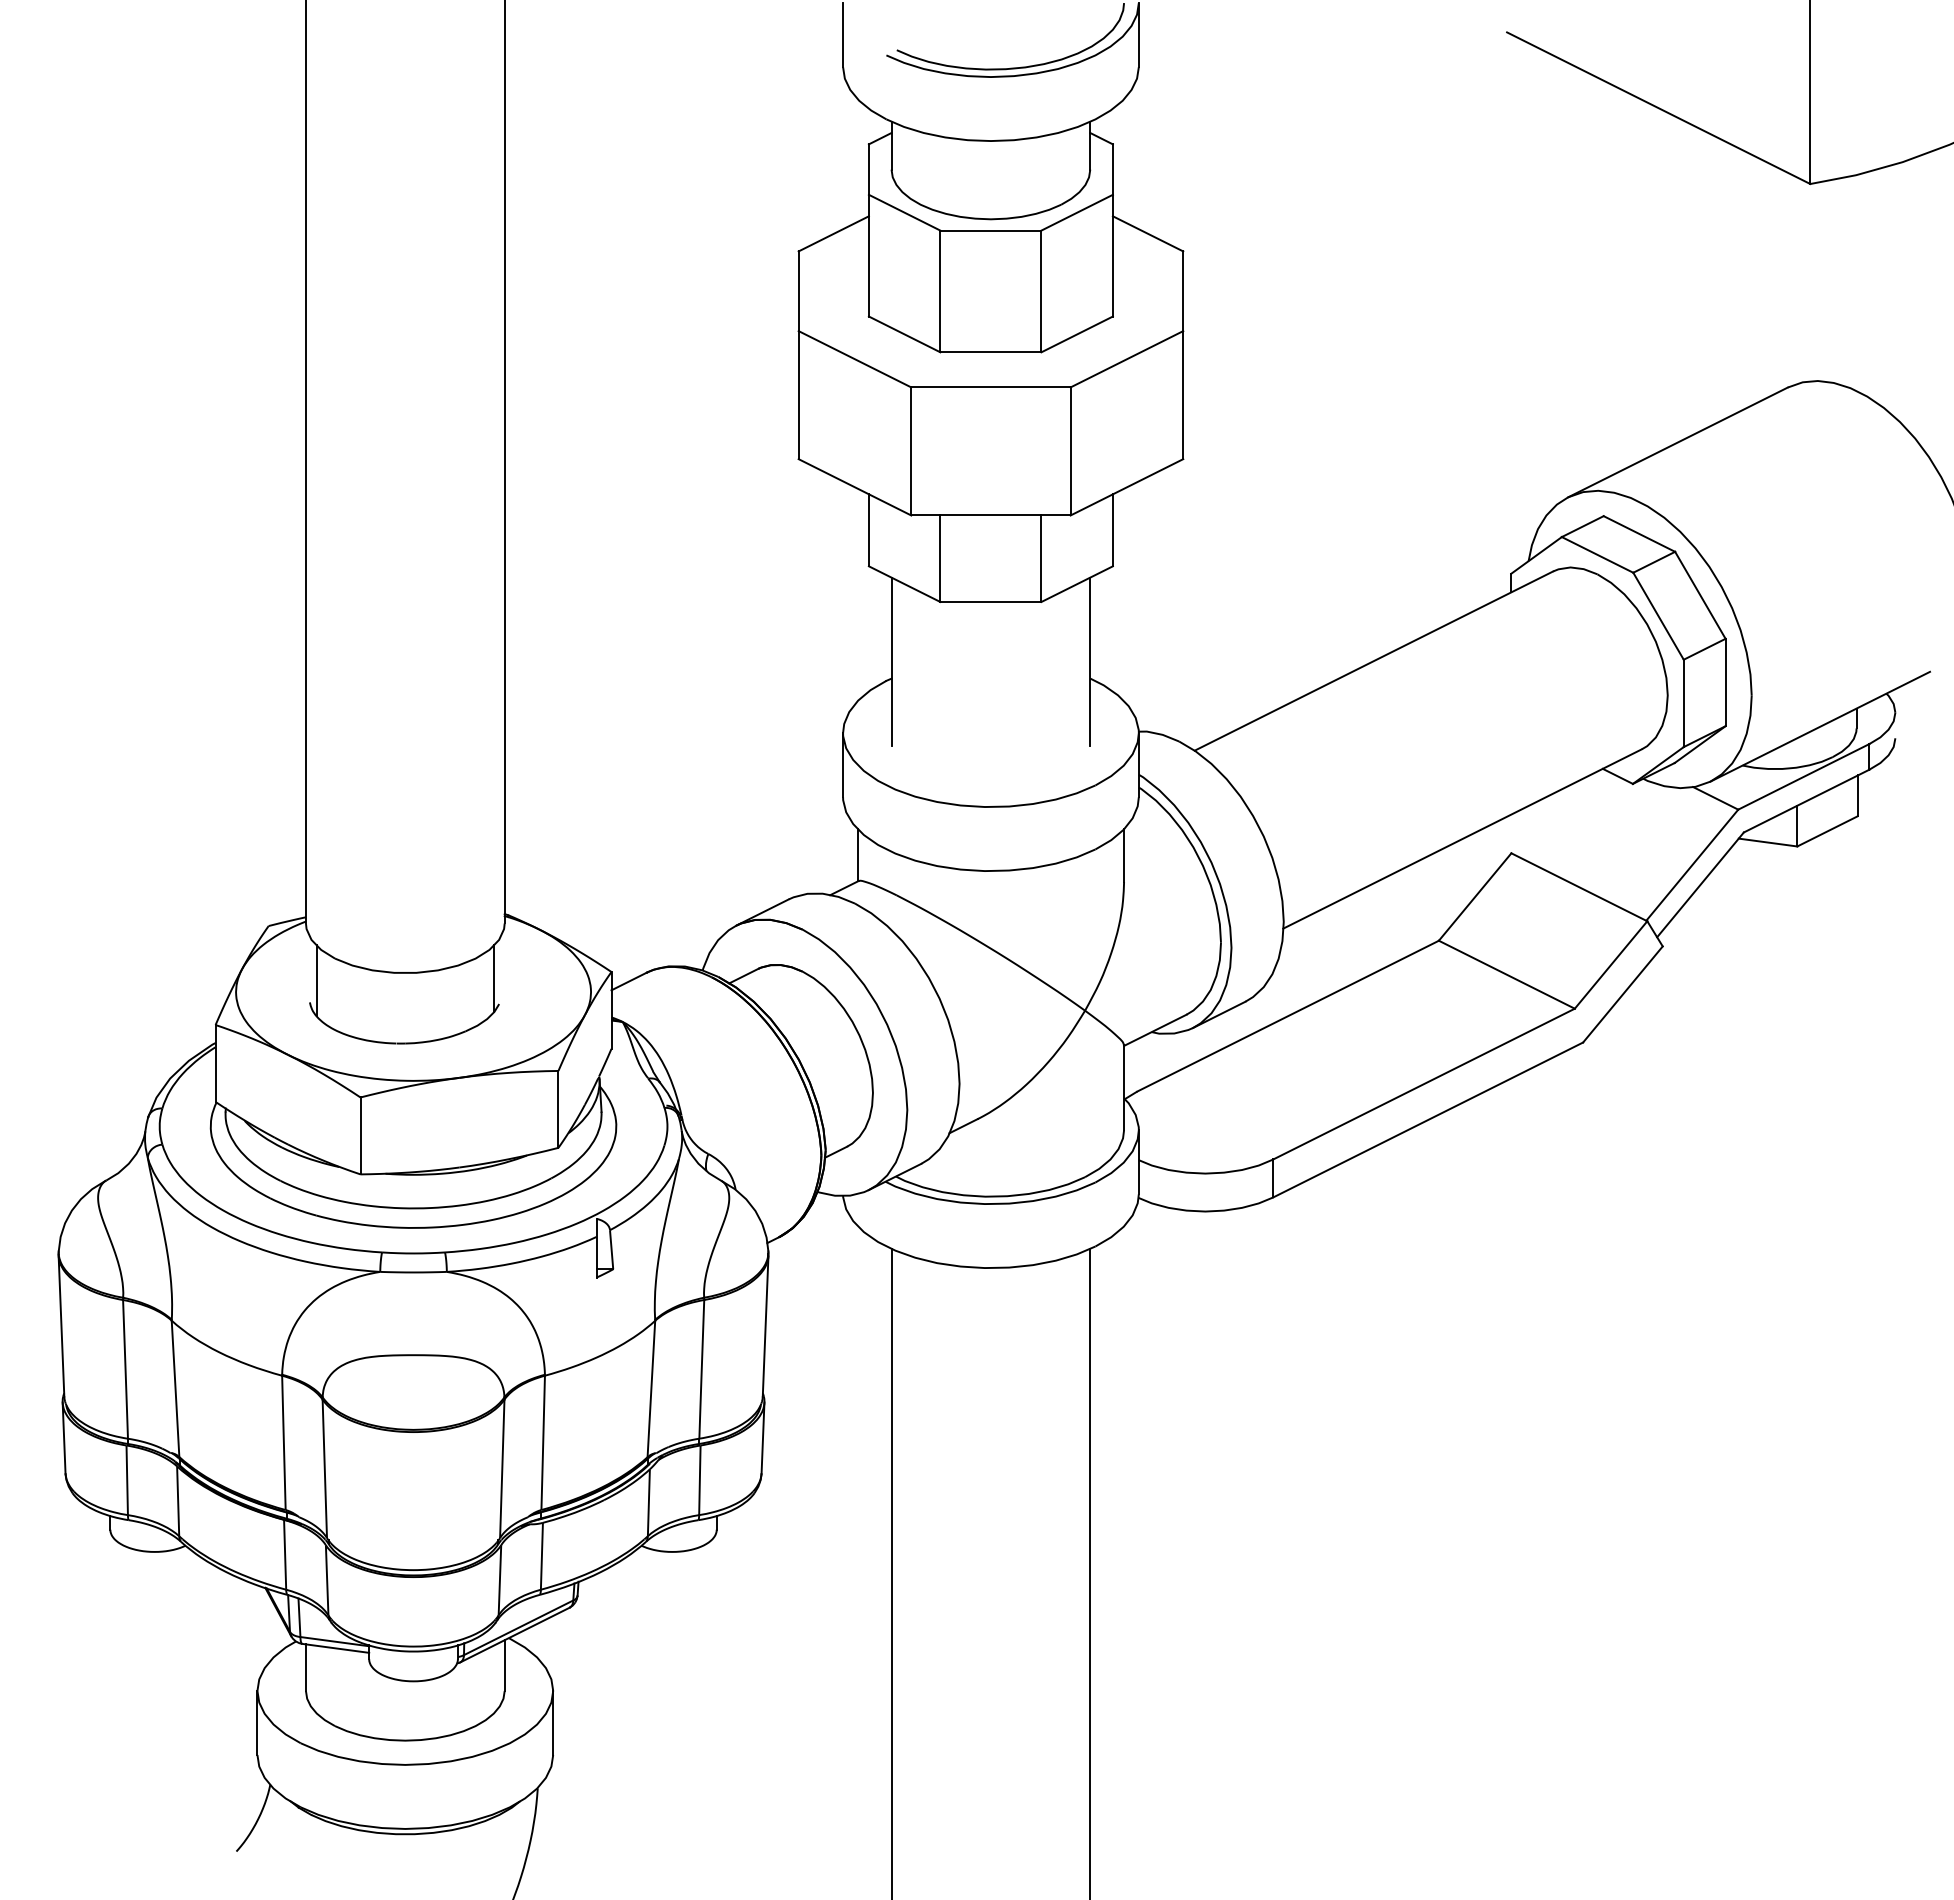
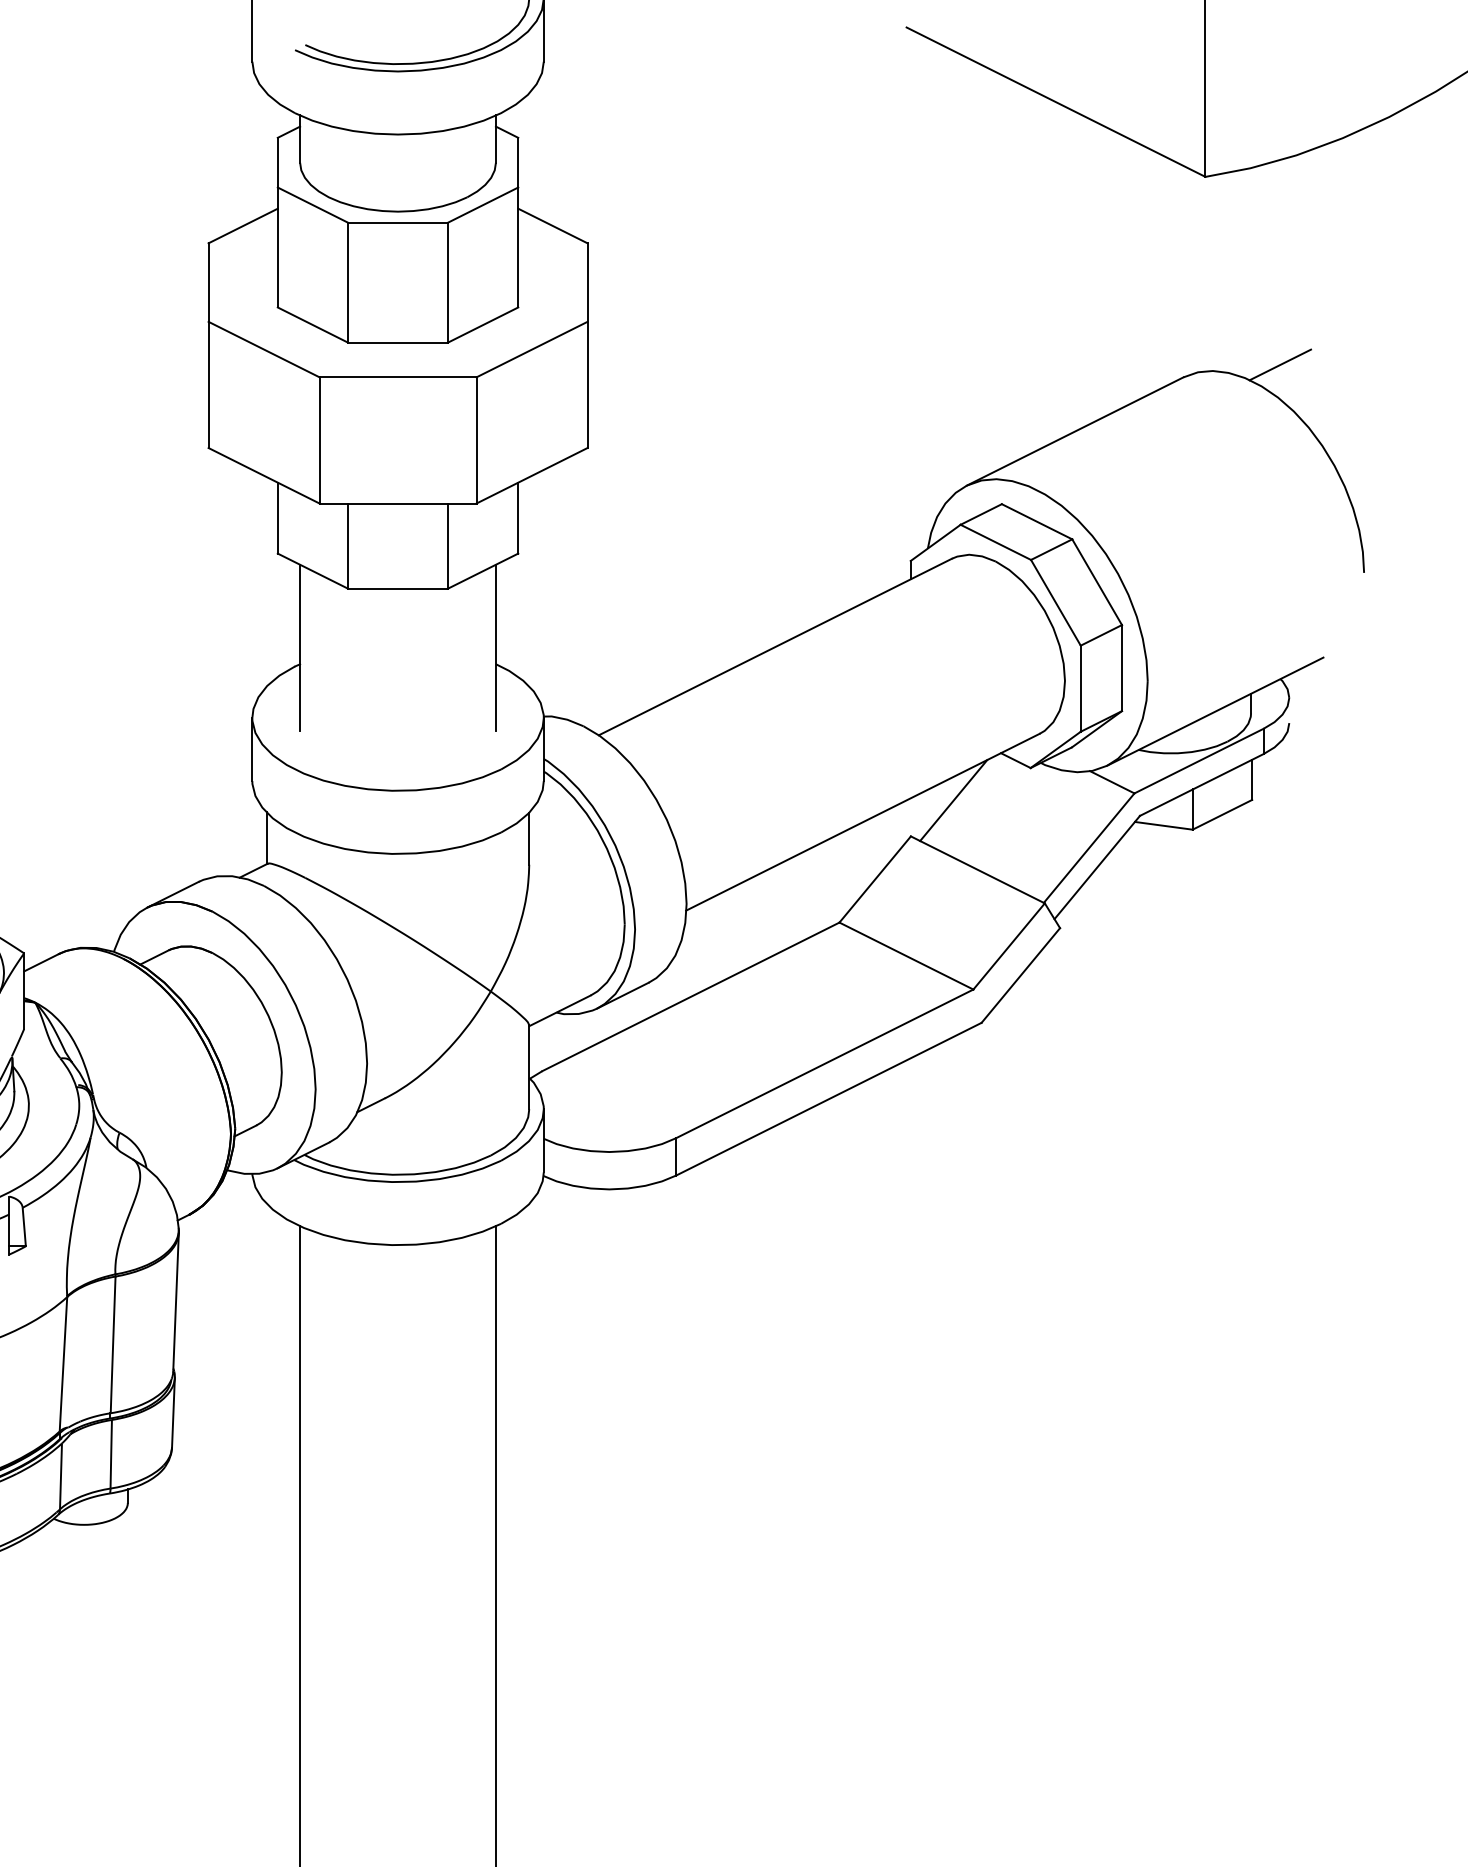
line: (1886, 374) -> (1280, 364), added
line: (1554, 816) -> (953, 800), added

